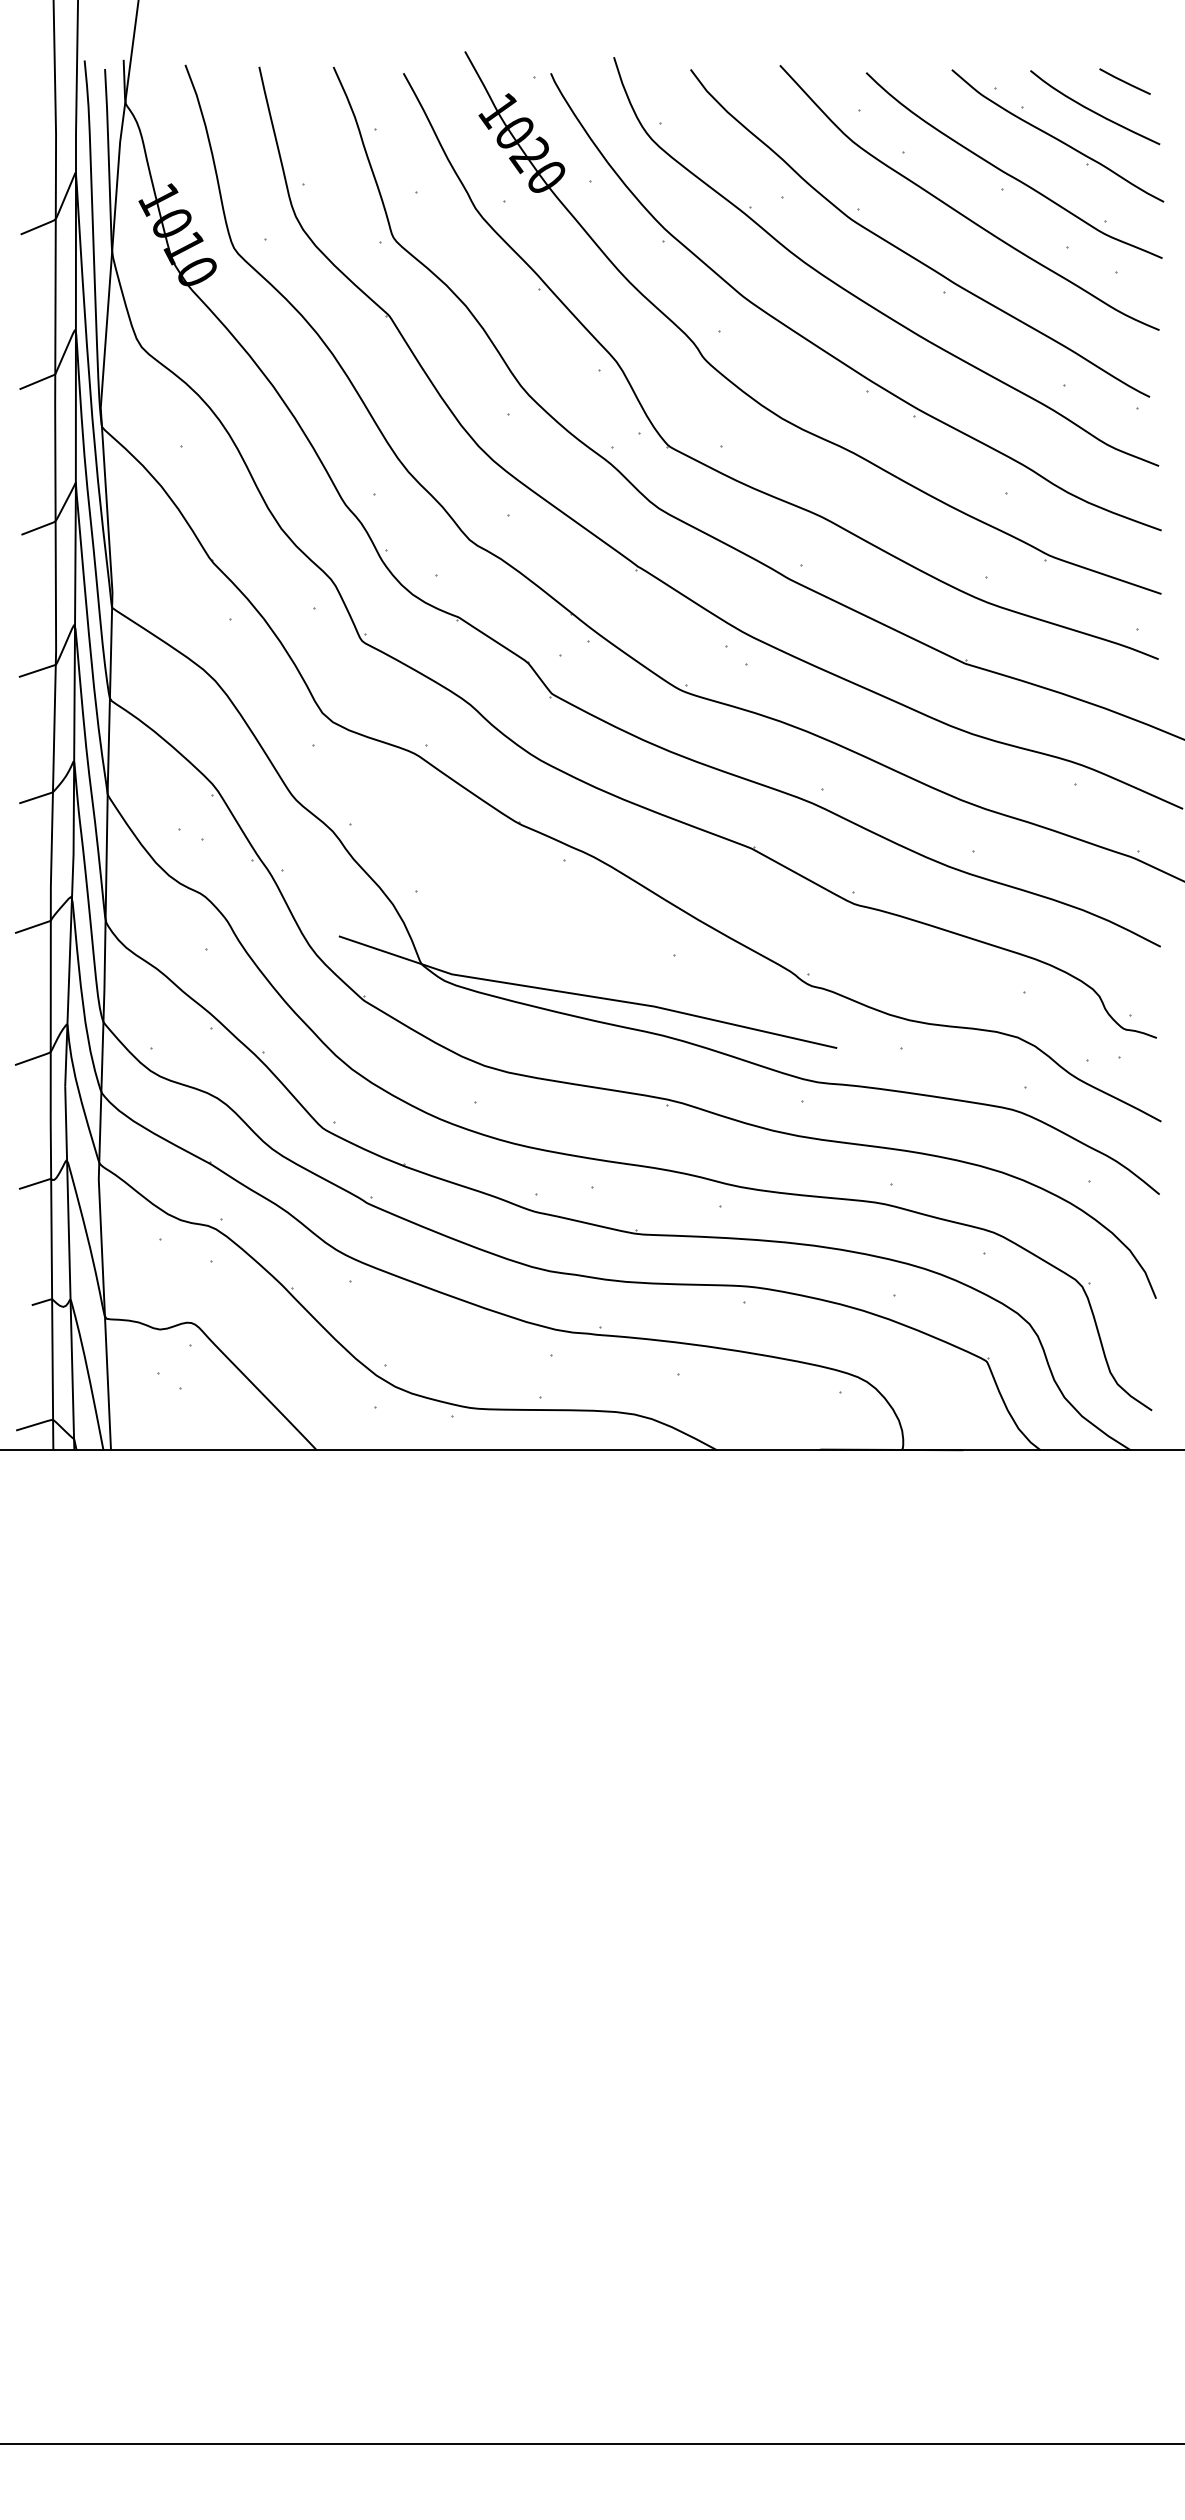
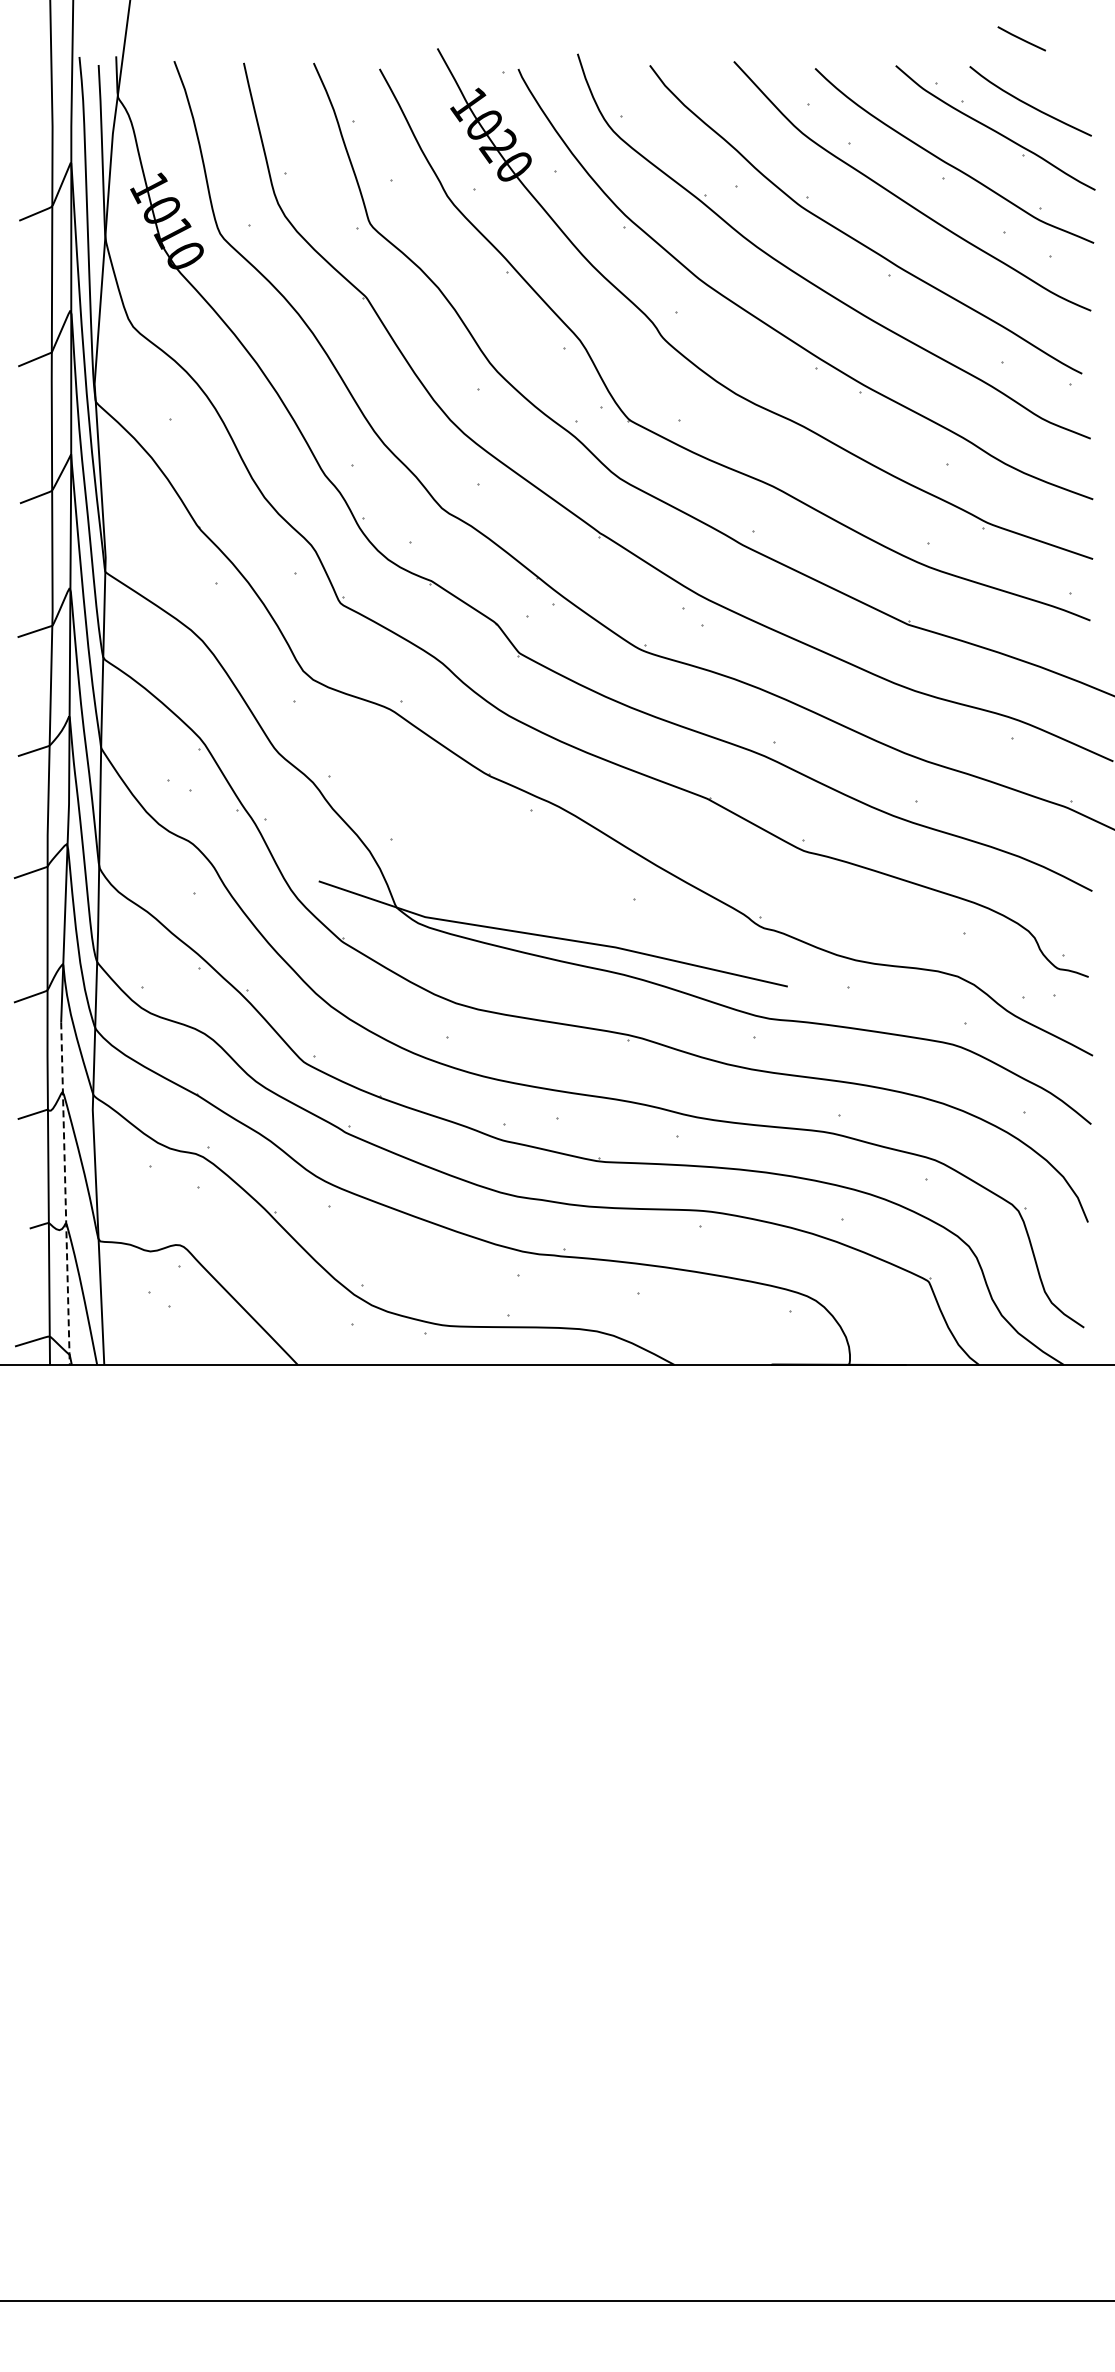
line: (1124, 81) -> (1021, 38), moved
line: (69, 1269) -> (65, 1194), solid -> dashed

